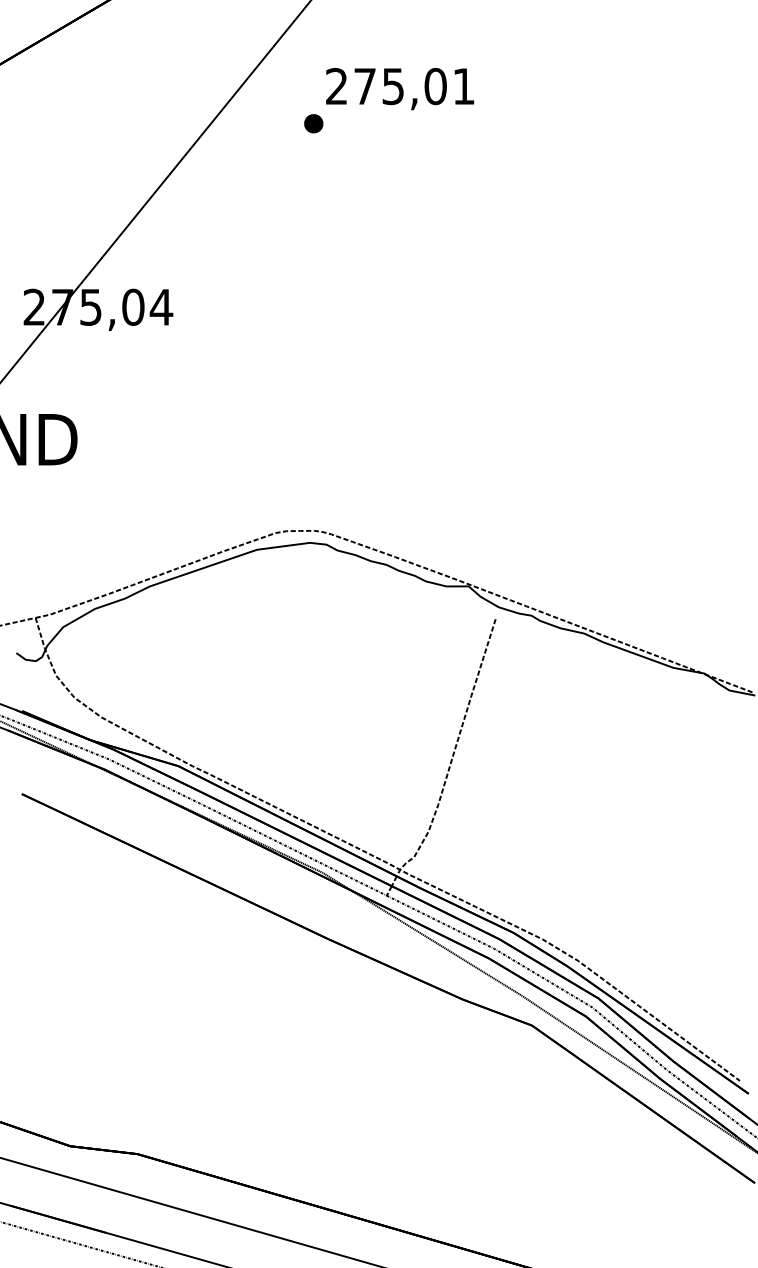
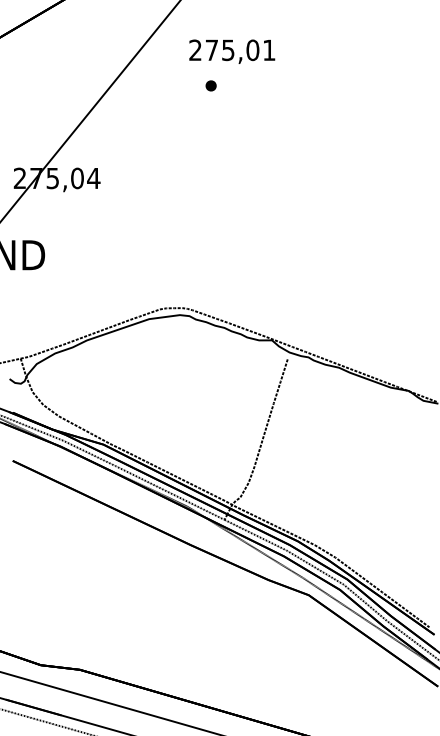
part: (312, 123) -> (210, 85), moved

